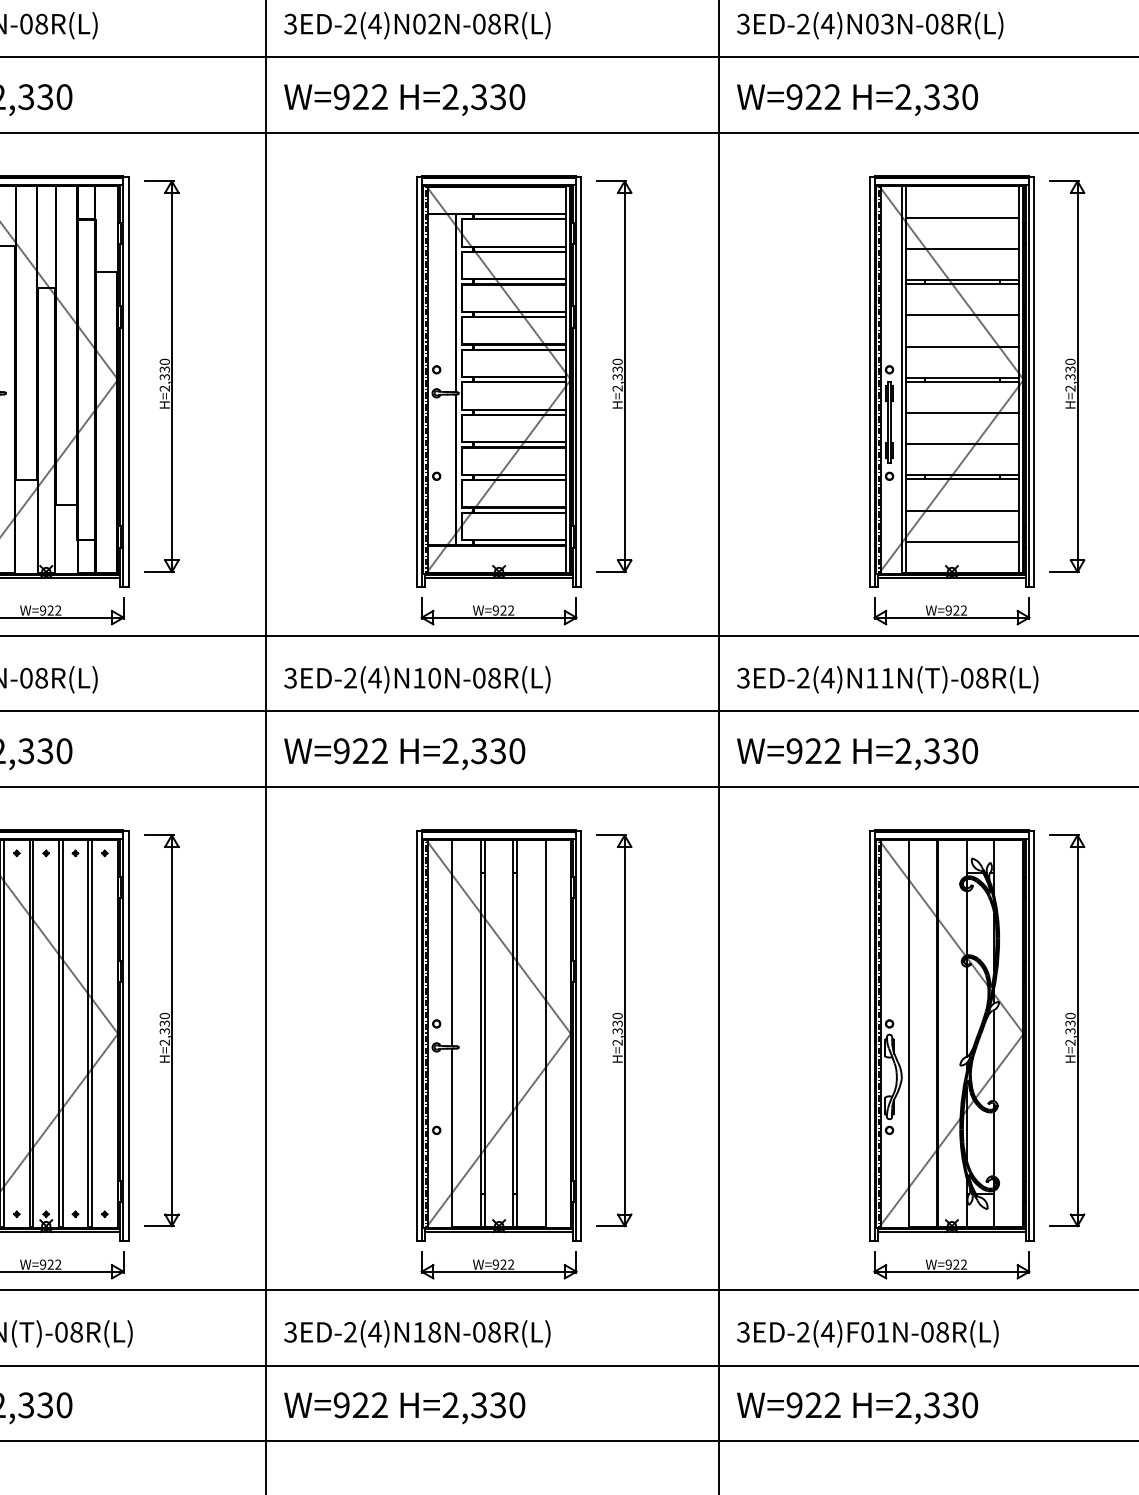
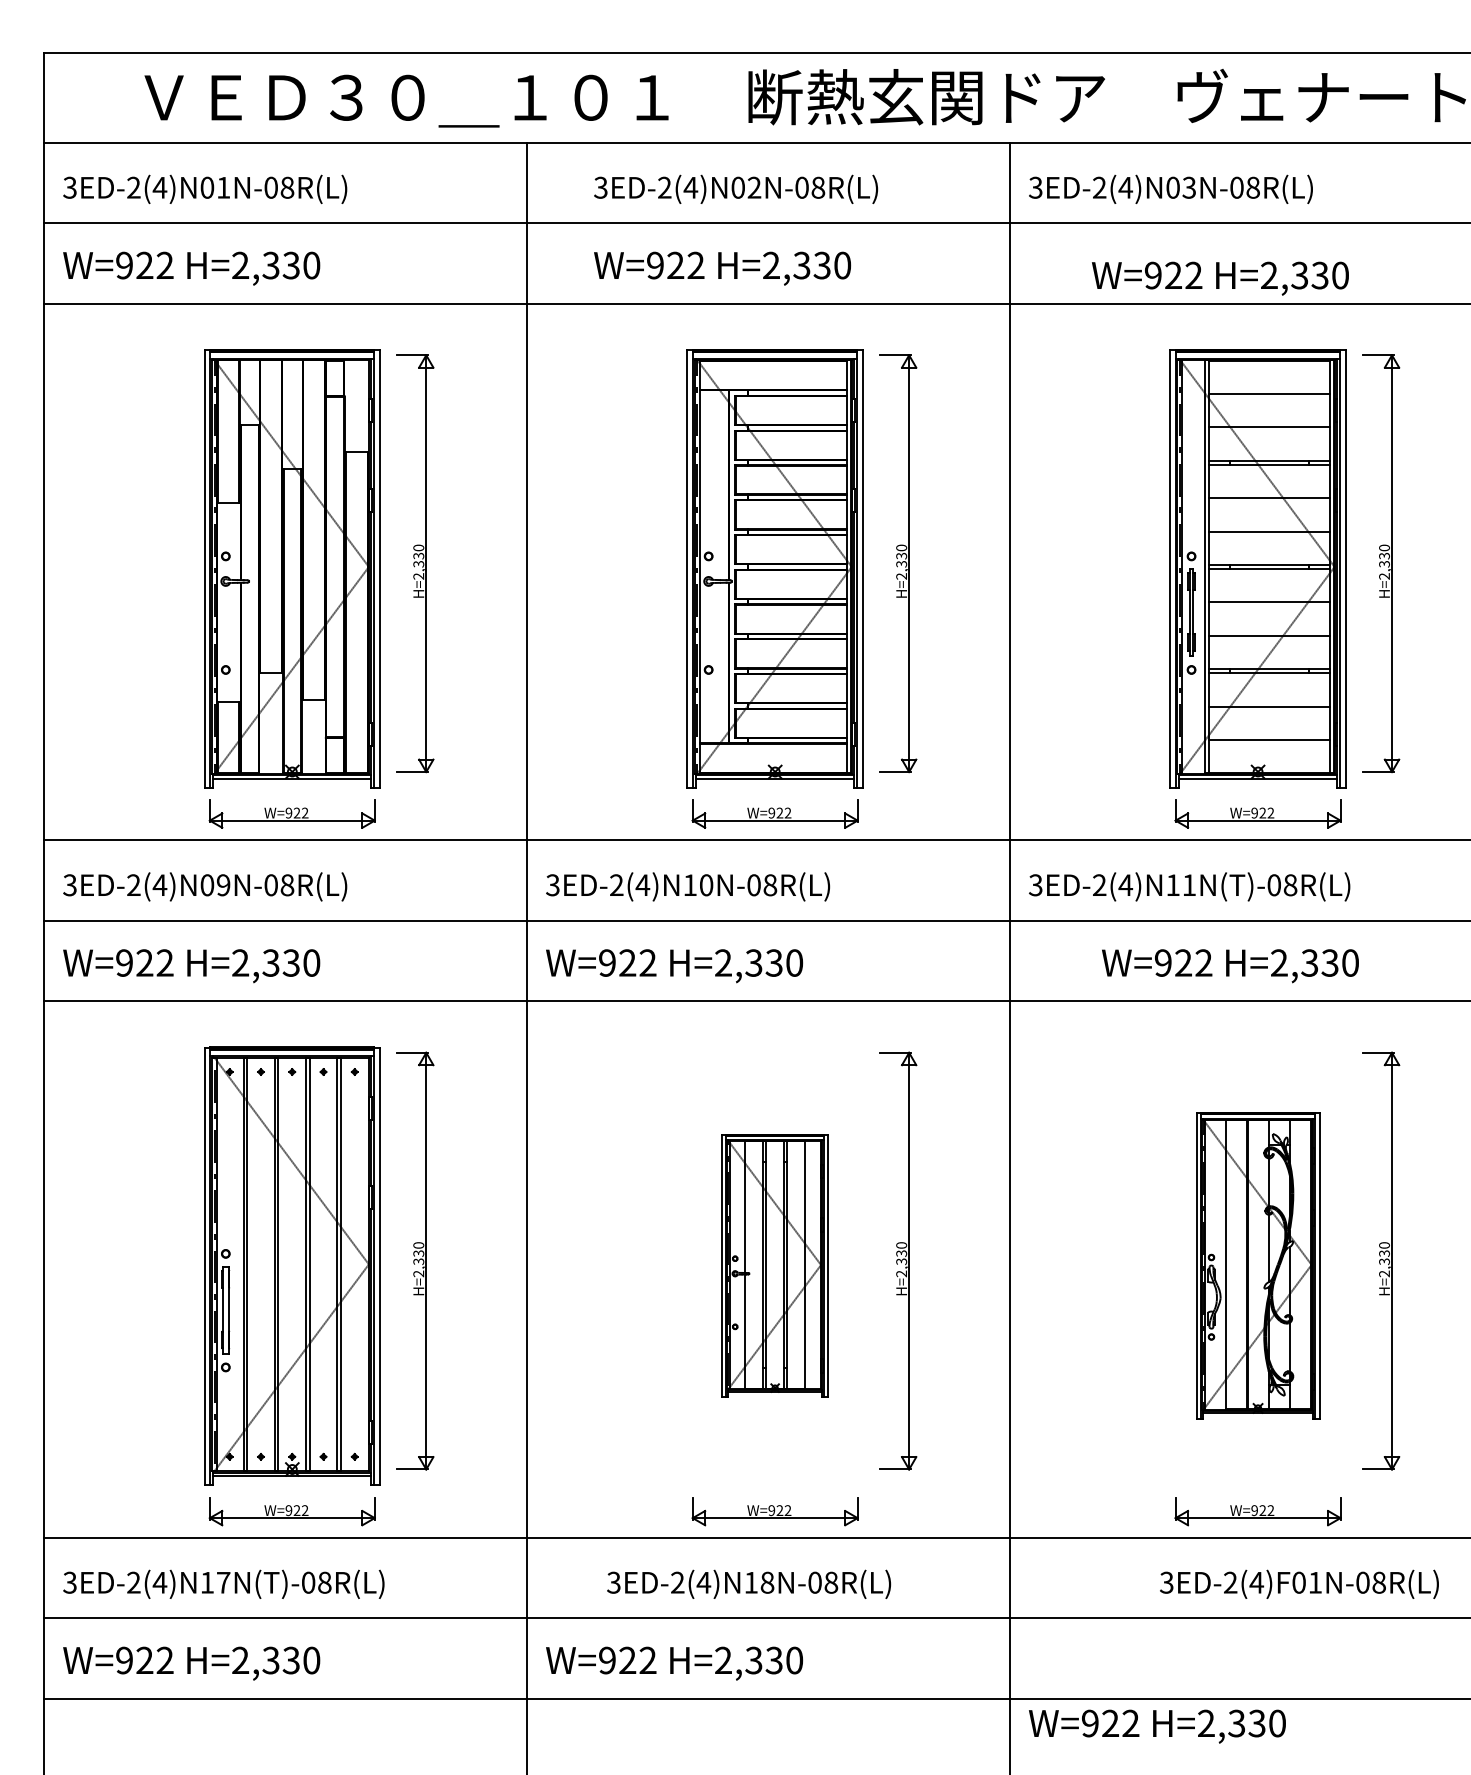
text: (417, 24) -> (736, 188), moved
text: (404, 99) -> (722, 268), moved
text: (857, 99) -> (1220, 278), moved
text: (857, 754) -> (1230, 966), moved
part: (498, 1034) -> (774, 1265), size x0.6
part: (951, 1034) -> (1257, 1265), size x0.7
text: (417, 1333) -> (749, 1583), moved
text: (867, 1333) -> (1299, 1583), moved
text: (857, 1408) -> (1157, 1726), moved

